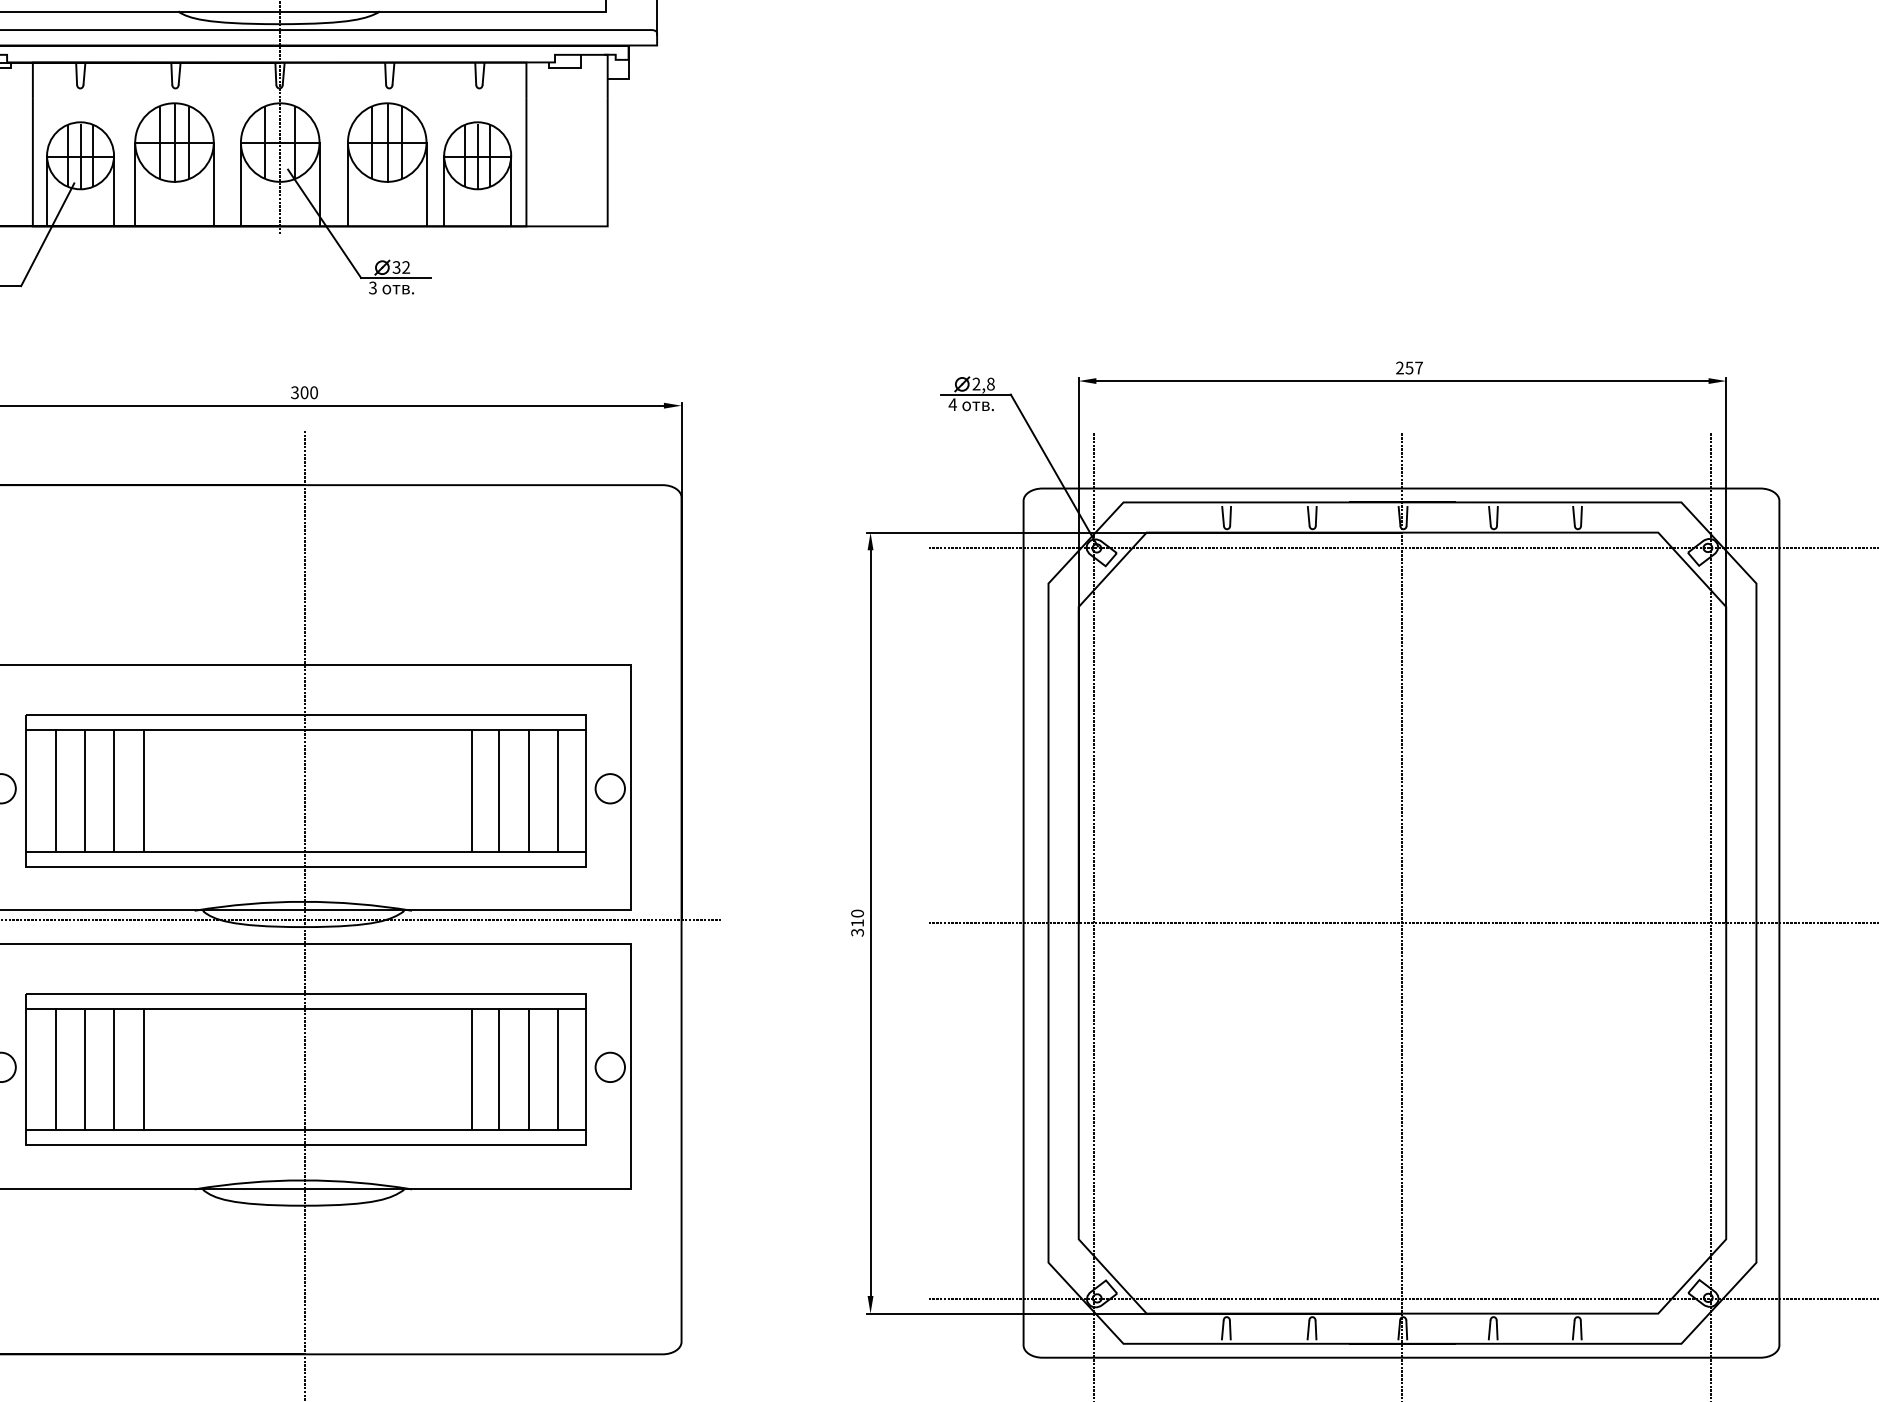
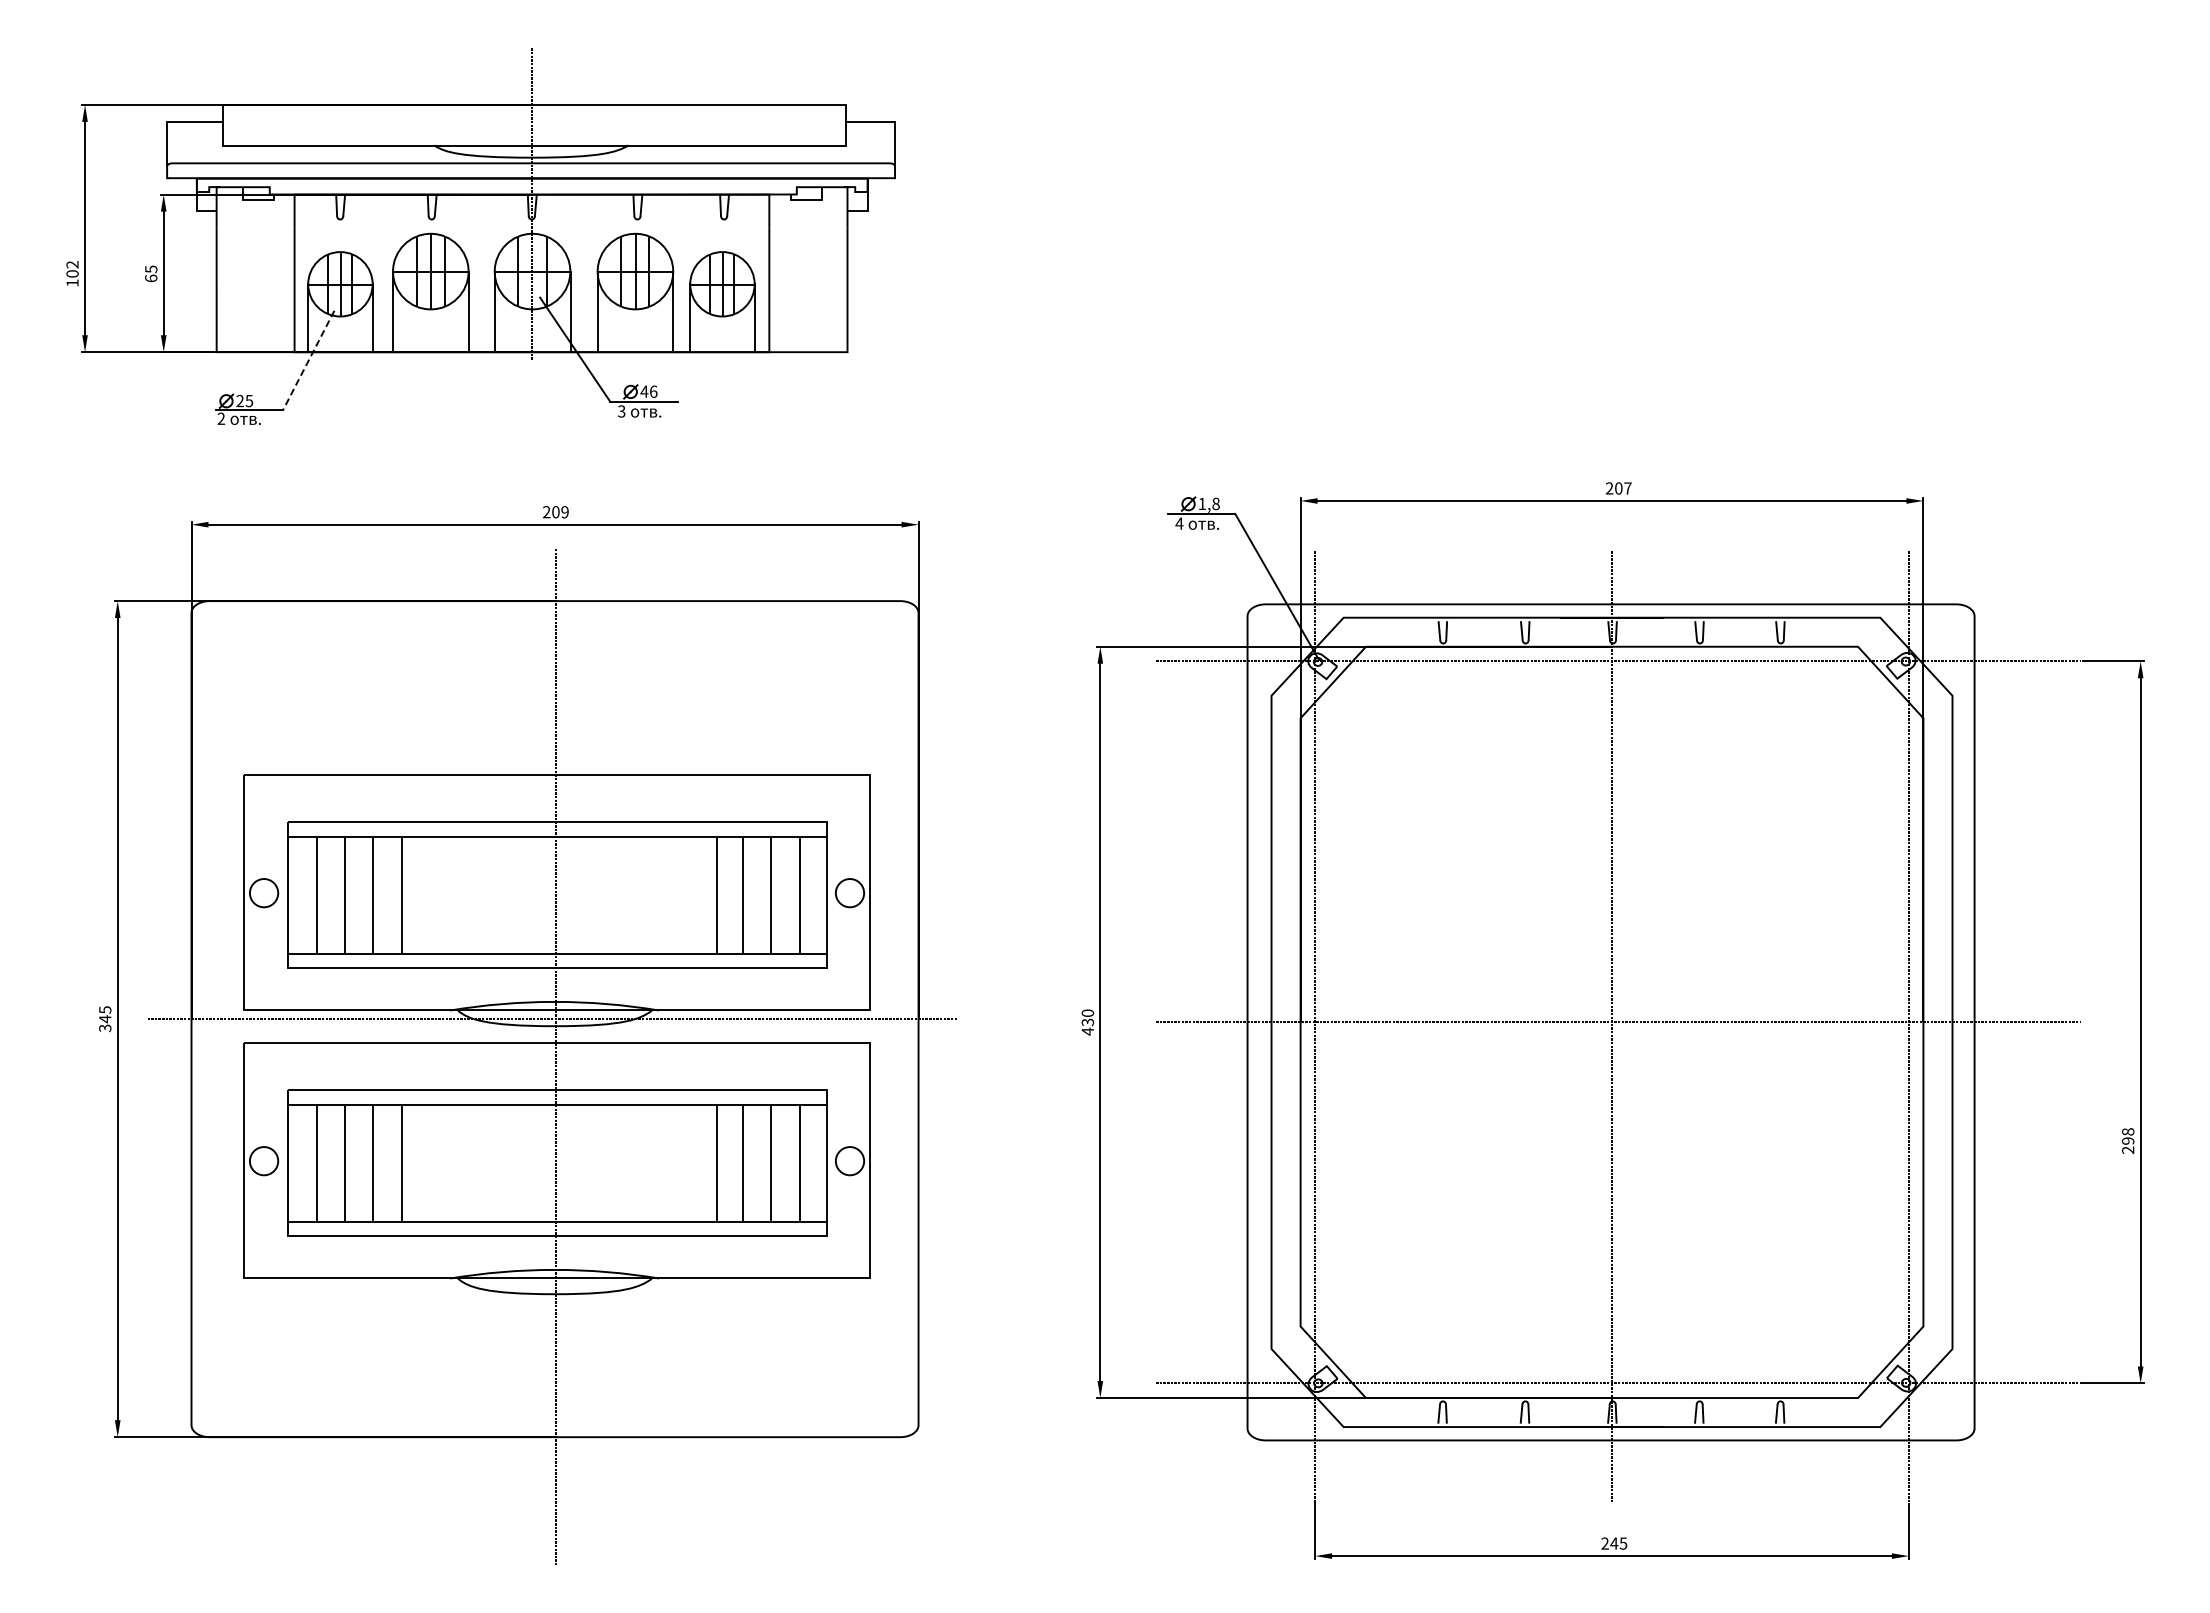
line: (47, 235) -> (308, 360), solid -> dashed
text: (400, 267) -> (648, 391), 32 -> 46
text: (1409, 368) -> (1618, 488), 257 -> 207
text: (976, 383) -> (1202, 503), 2,8 -> 1,8
text: (304, 393) -> (555, 512), 300 -> 209
text: (857, 927) -> (1087, 1026), 310 -> 430

